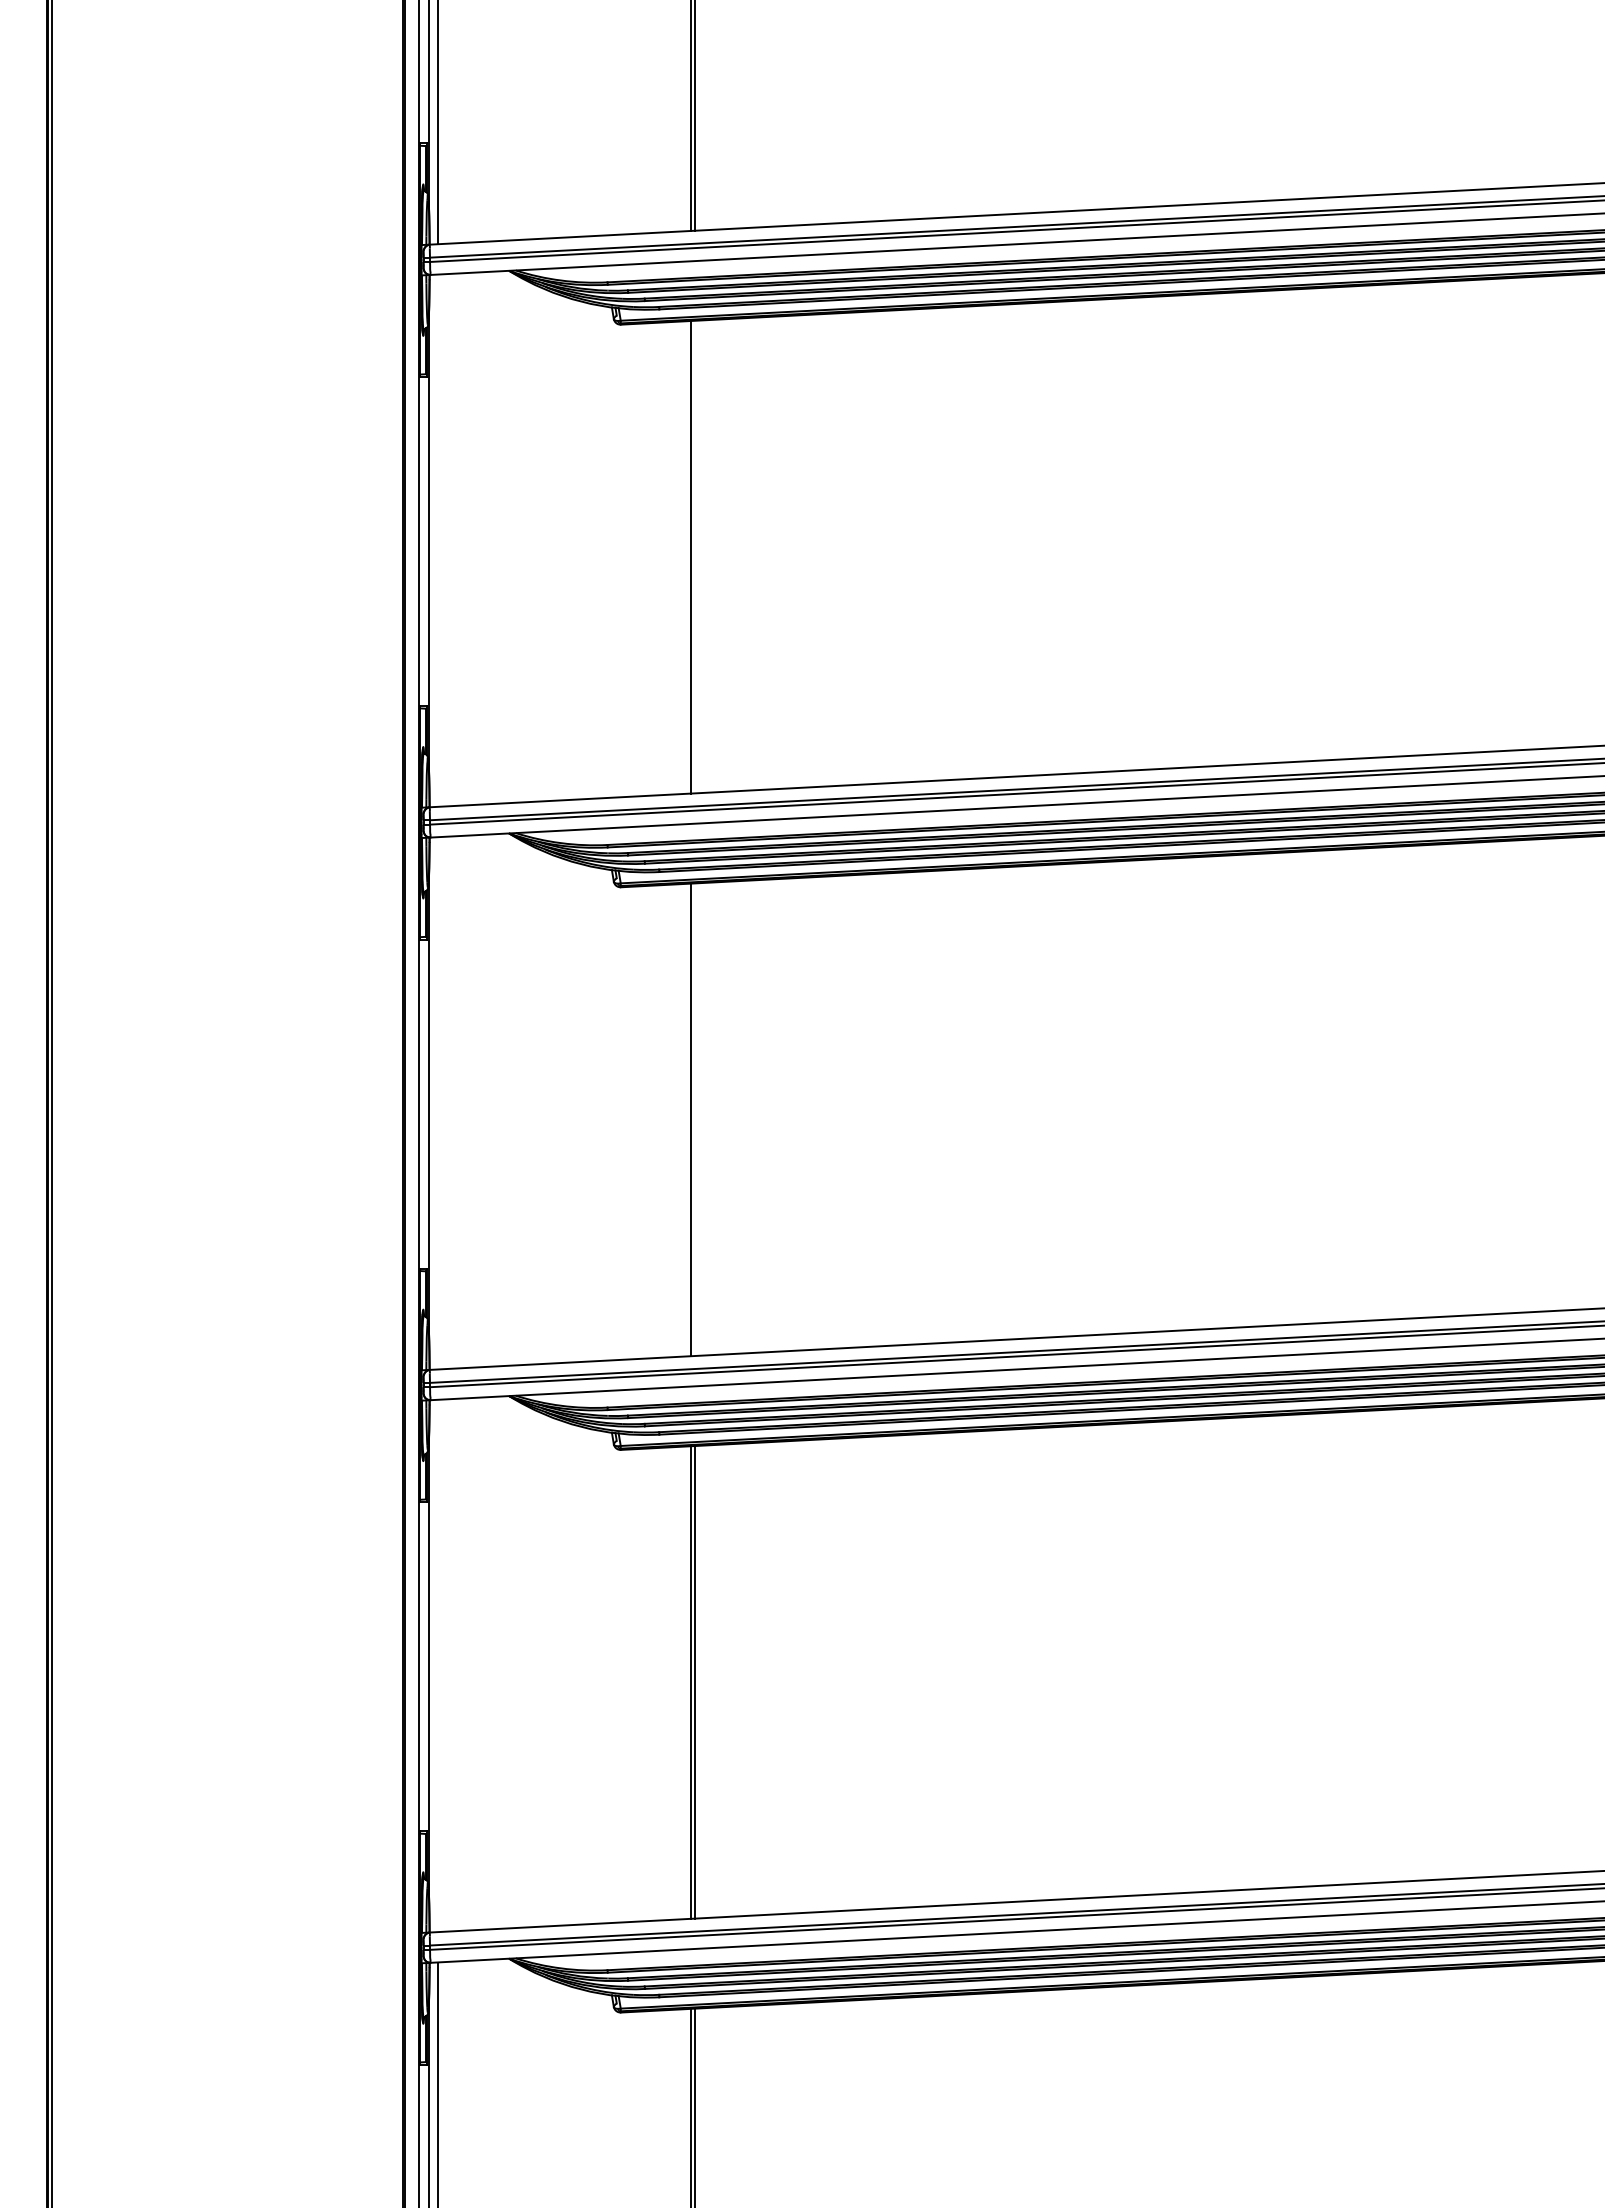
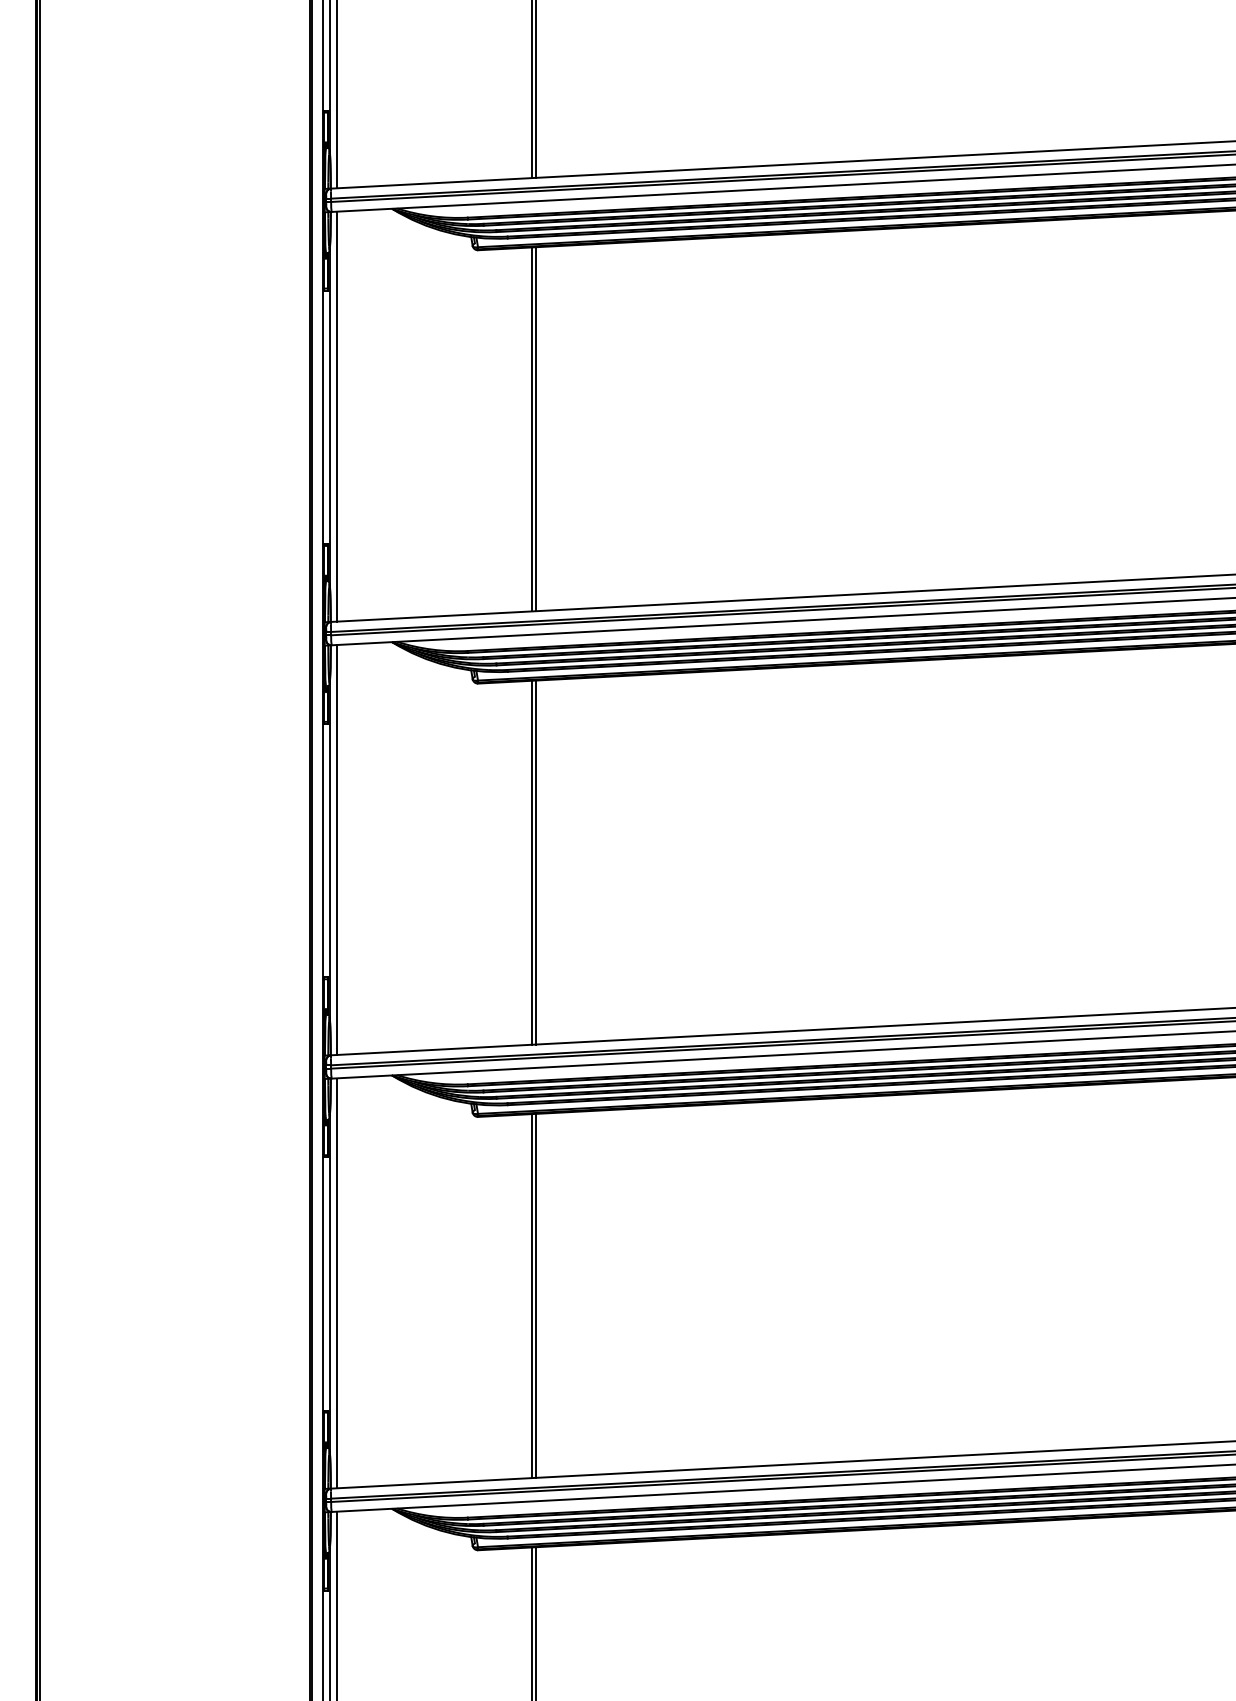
line: (438, 540) -> (337, 416), added
line: (695, 556) -> (535, 428), added
line: (438, 1103) -> (337, 850), added
line: (695, 1119) -> (535, 862), added
line: (438, 1666) -> (337, 1283), added

